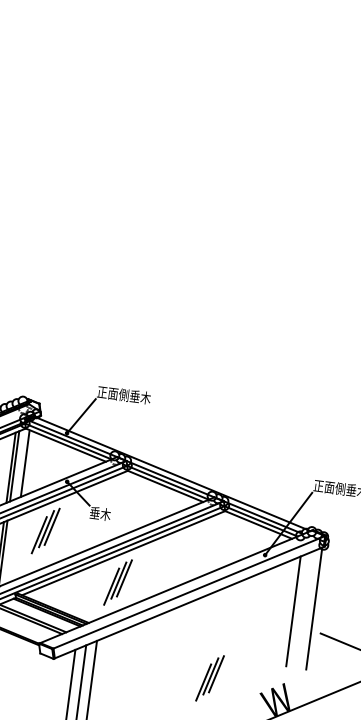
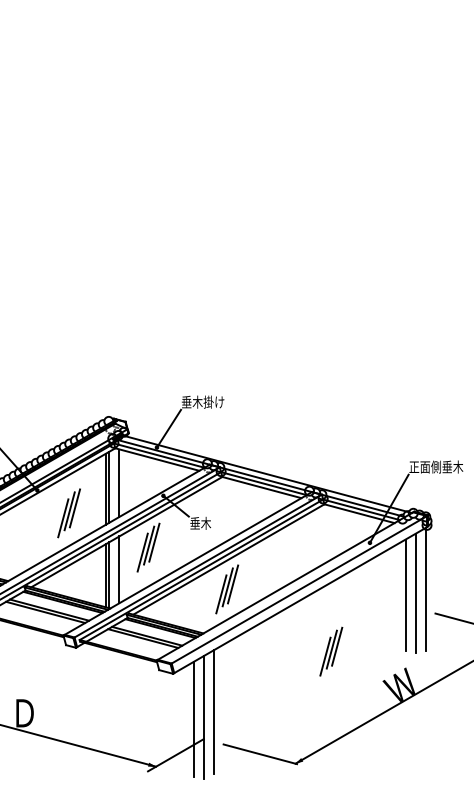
text: (123, 394) -> (208, 401), 正面側垂木 -> 垂木掛け
line: (14, 548) -> (119, 569), added
line: (303, 611) -> (415, 593), added
part: (210, 678) -> (331, 651), moved

